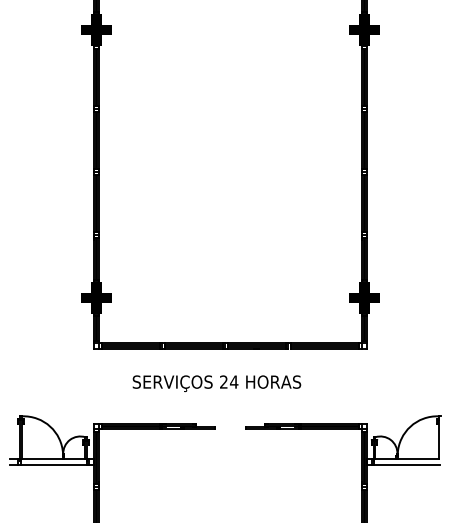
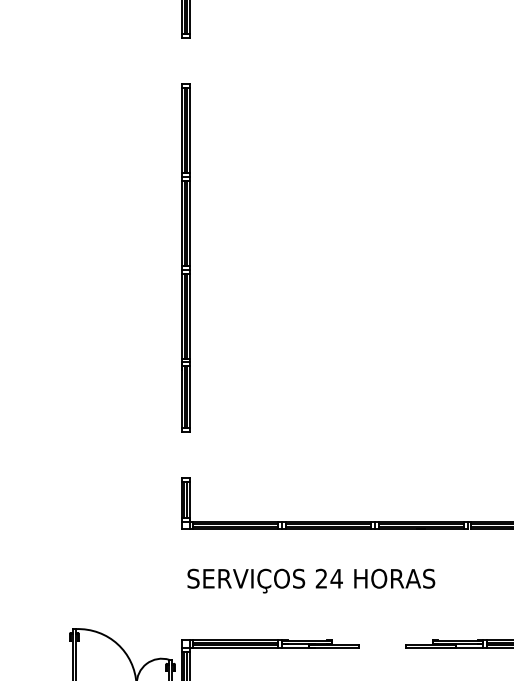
fill: (96, 29) -> (185, 60), removed
fill: (96, 297) -> (185, 454), removed
text: (216, 383) -> (310, 580), moved

